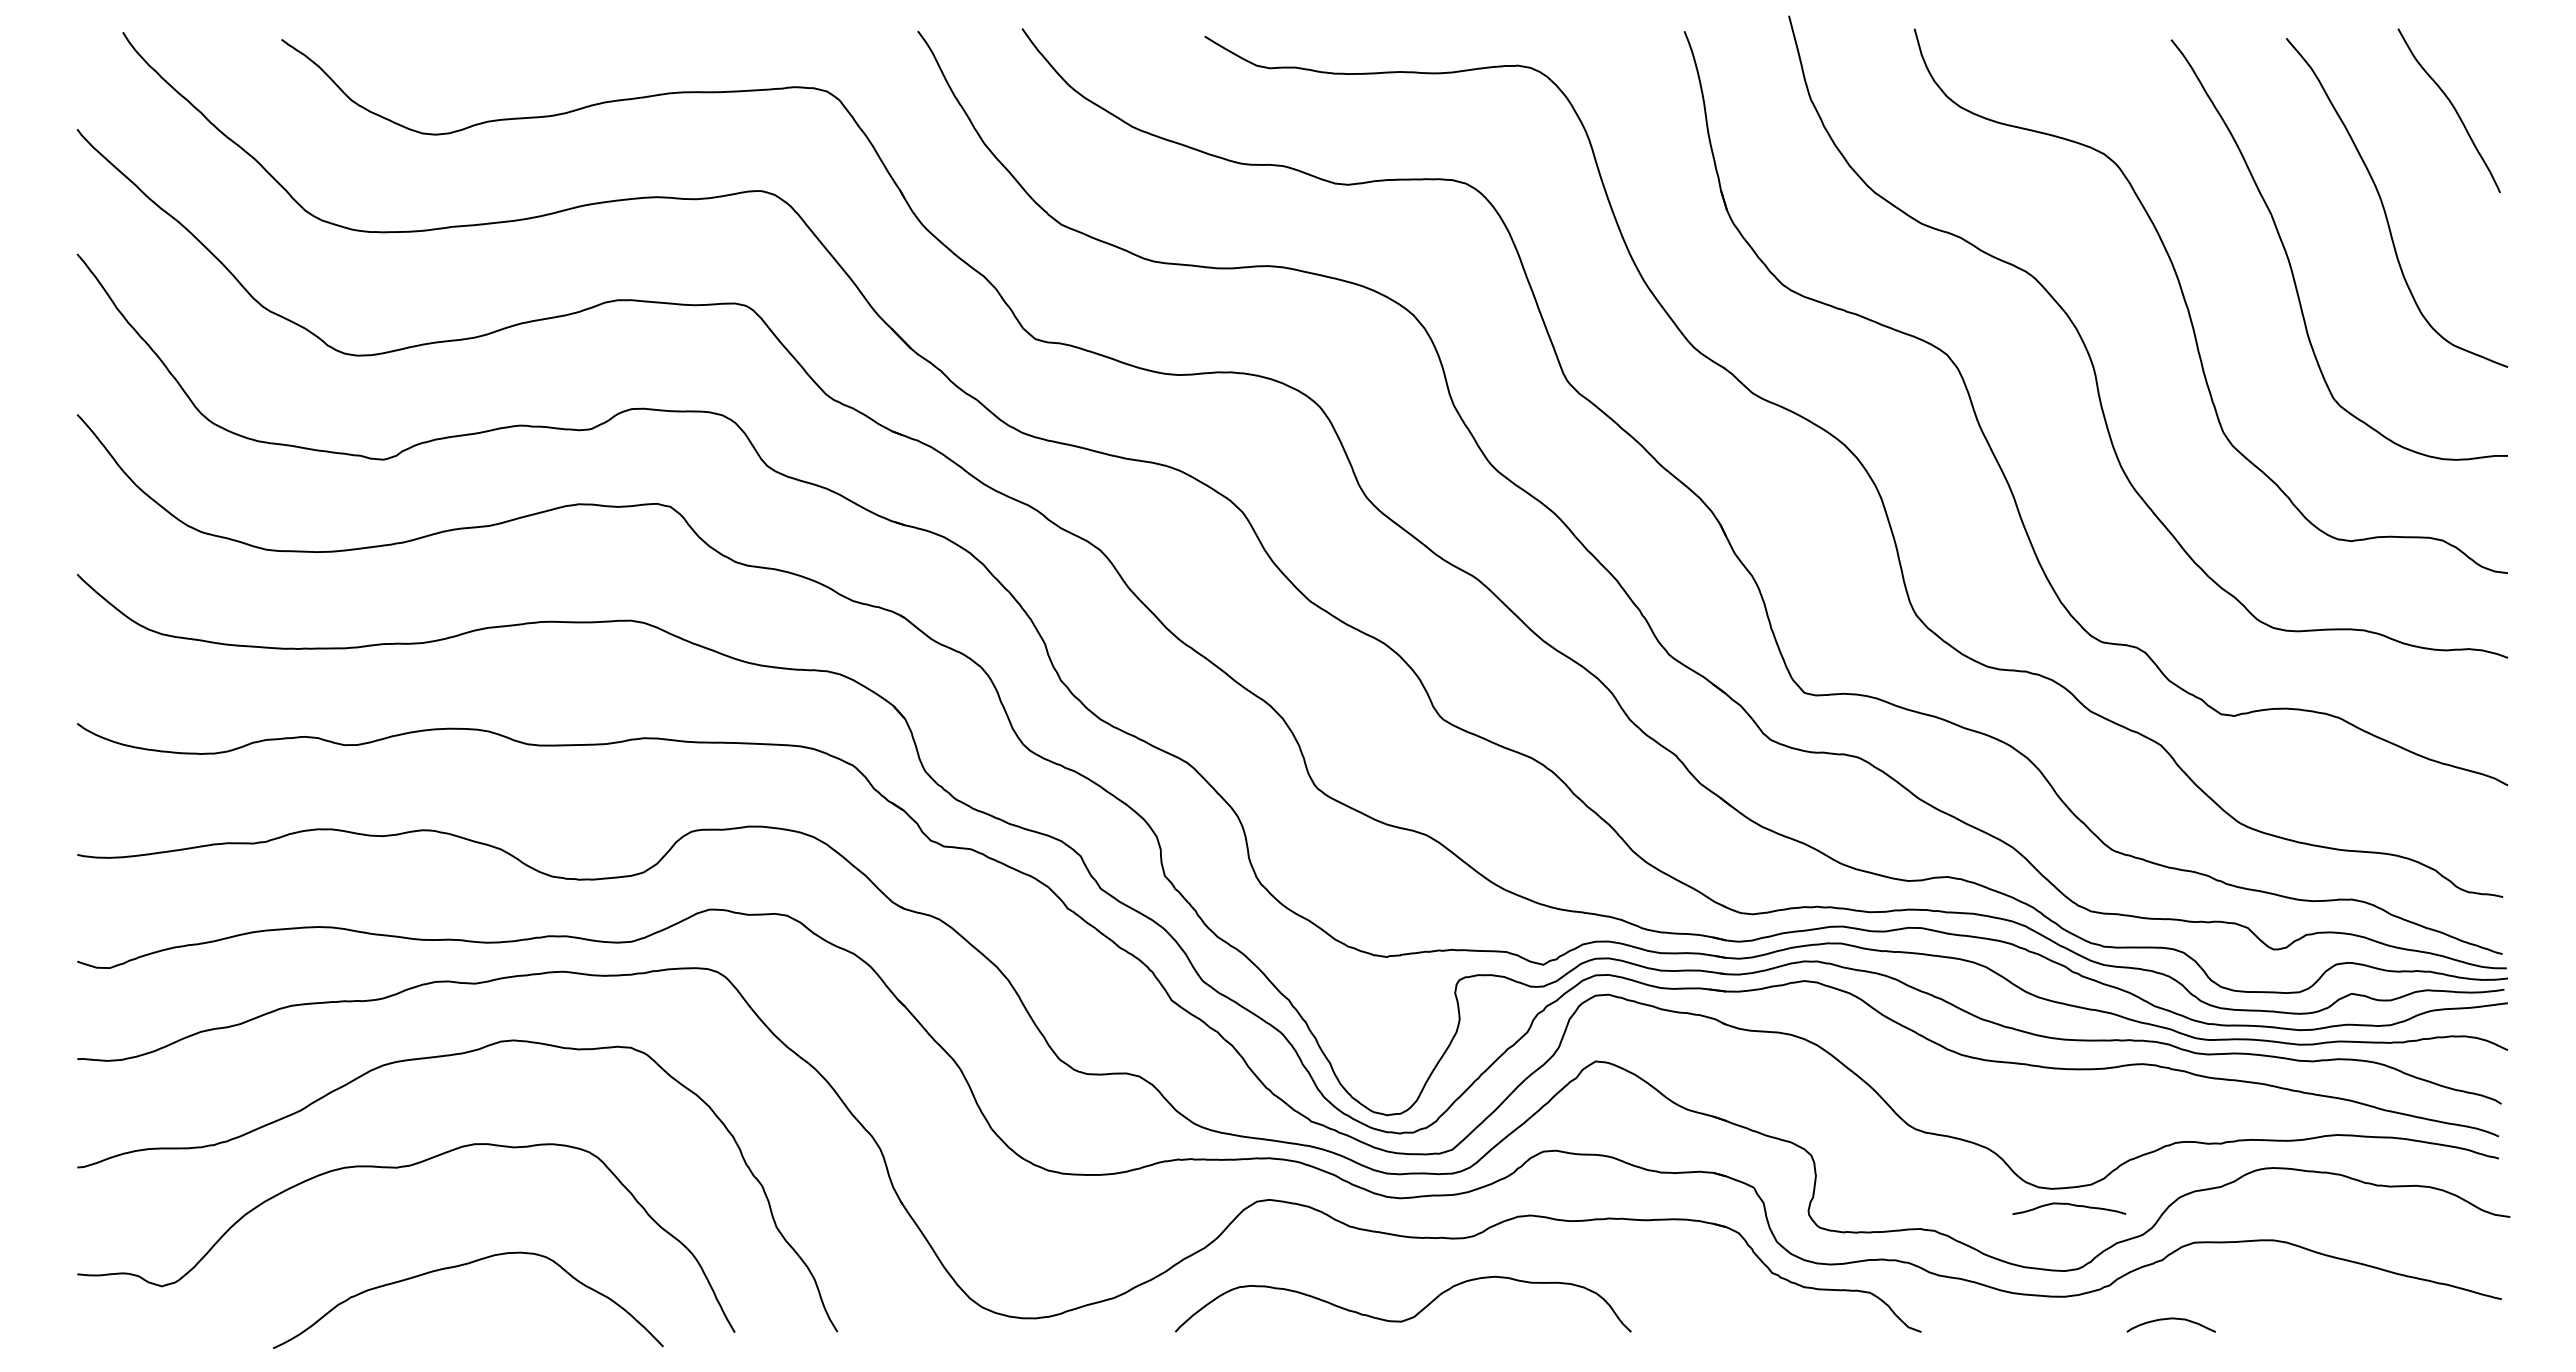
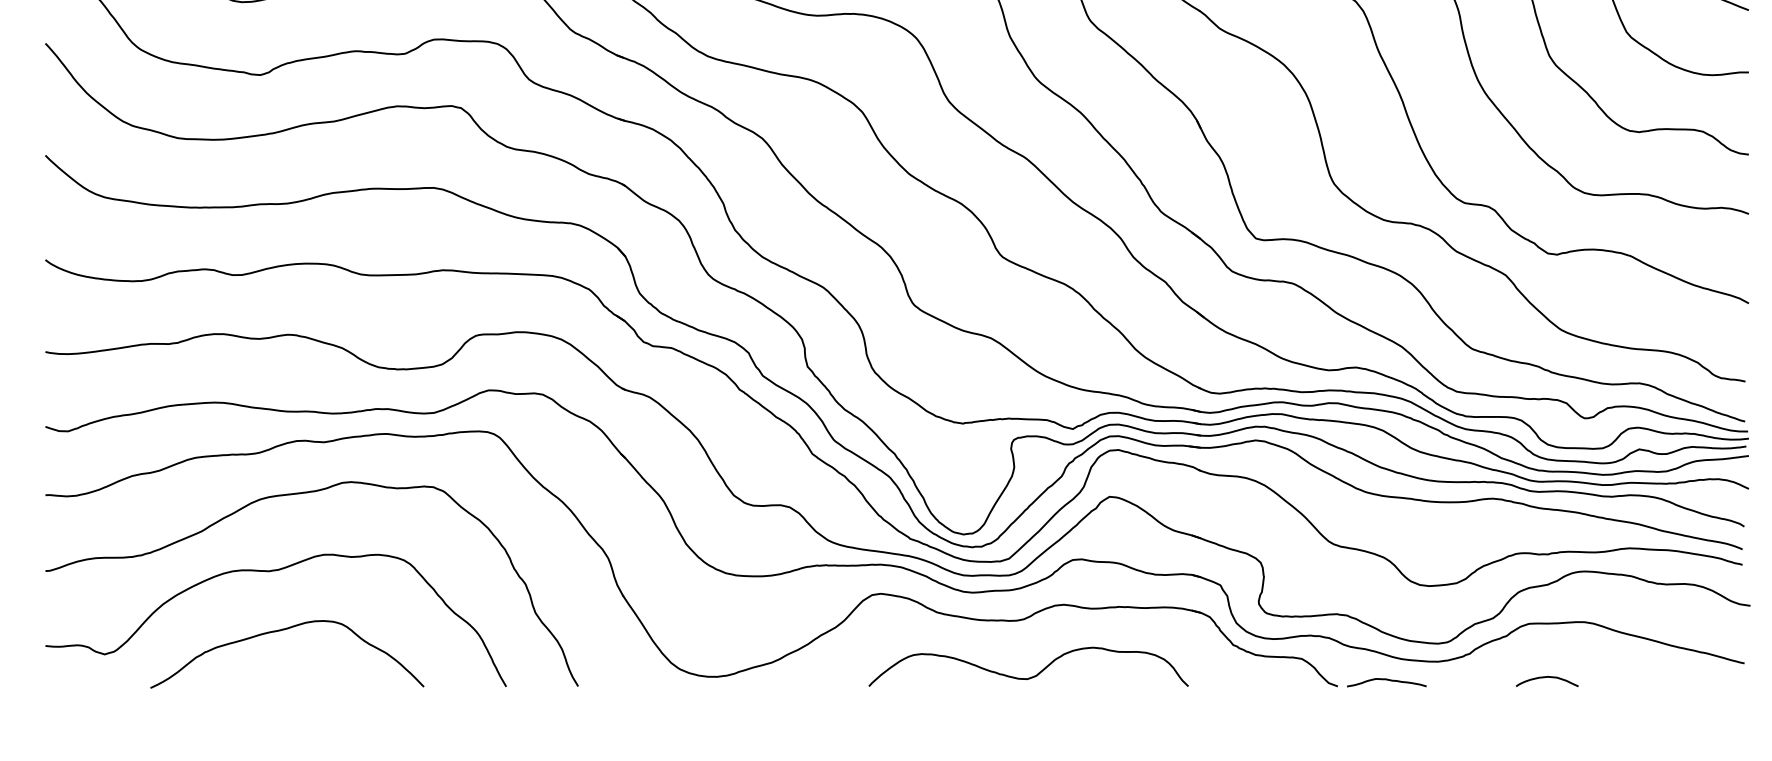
curve: (2069, 1205) -> (1386, 680), moved
curve: (461, 1266) -> (282, 630), moved
curve: (1409, 1317) -> (1033, 676), moved
curve: (2170, 1319) -> (1546, 677), moved

